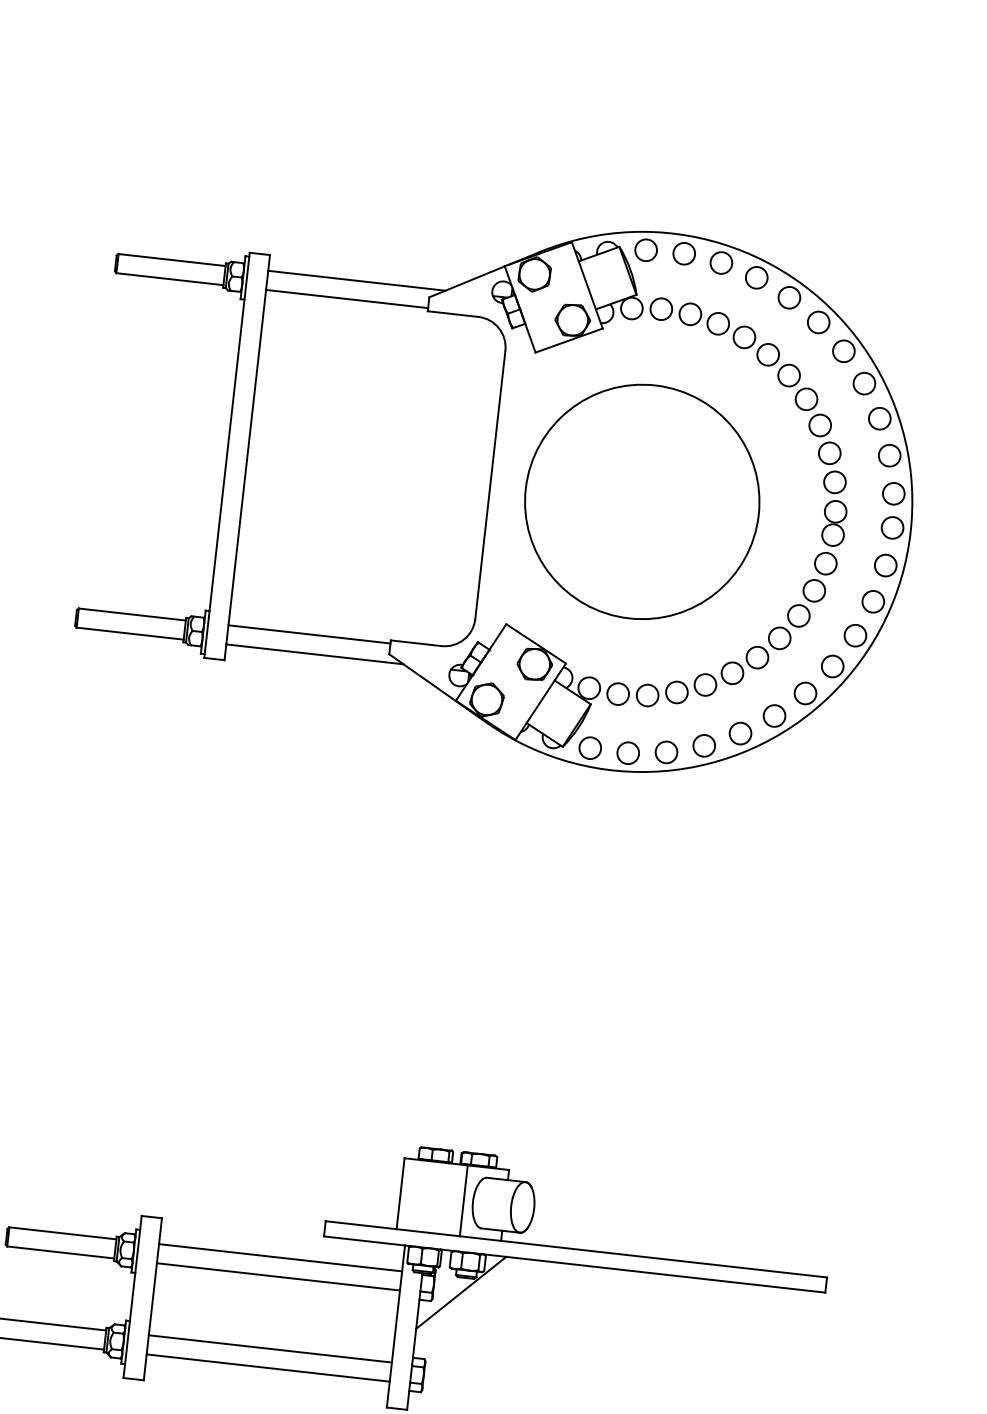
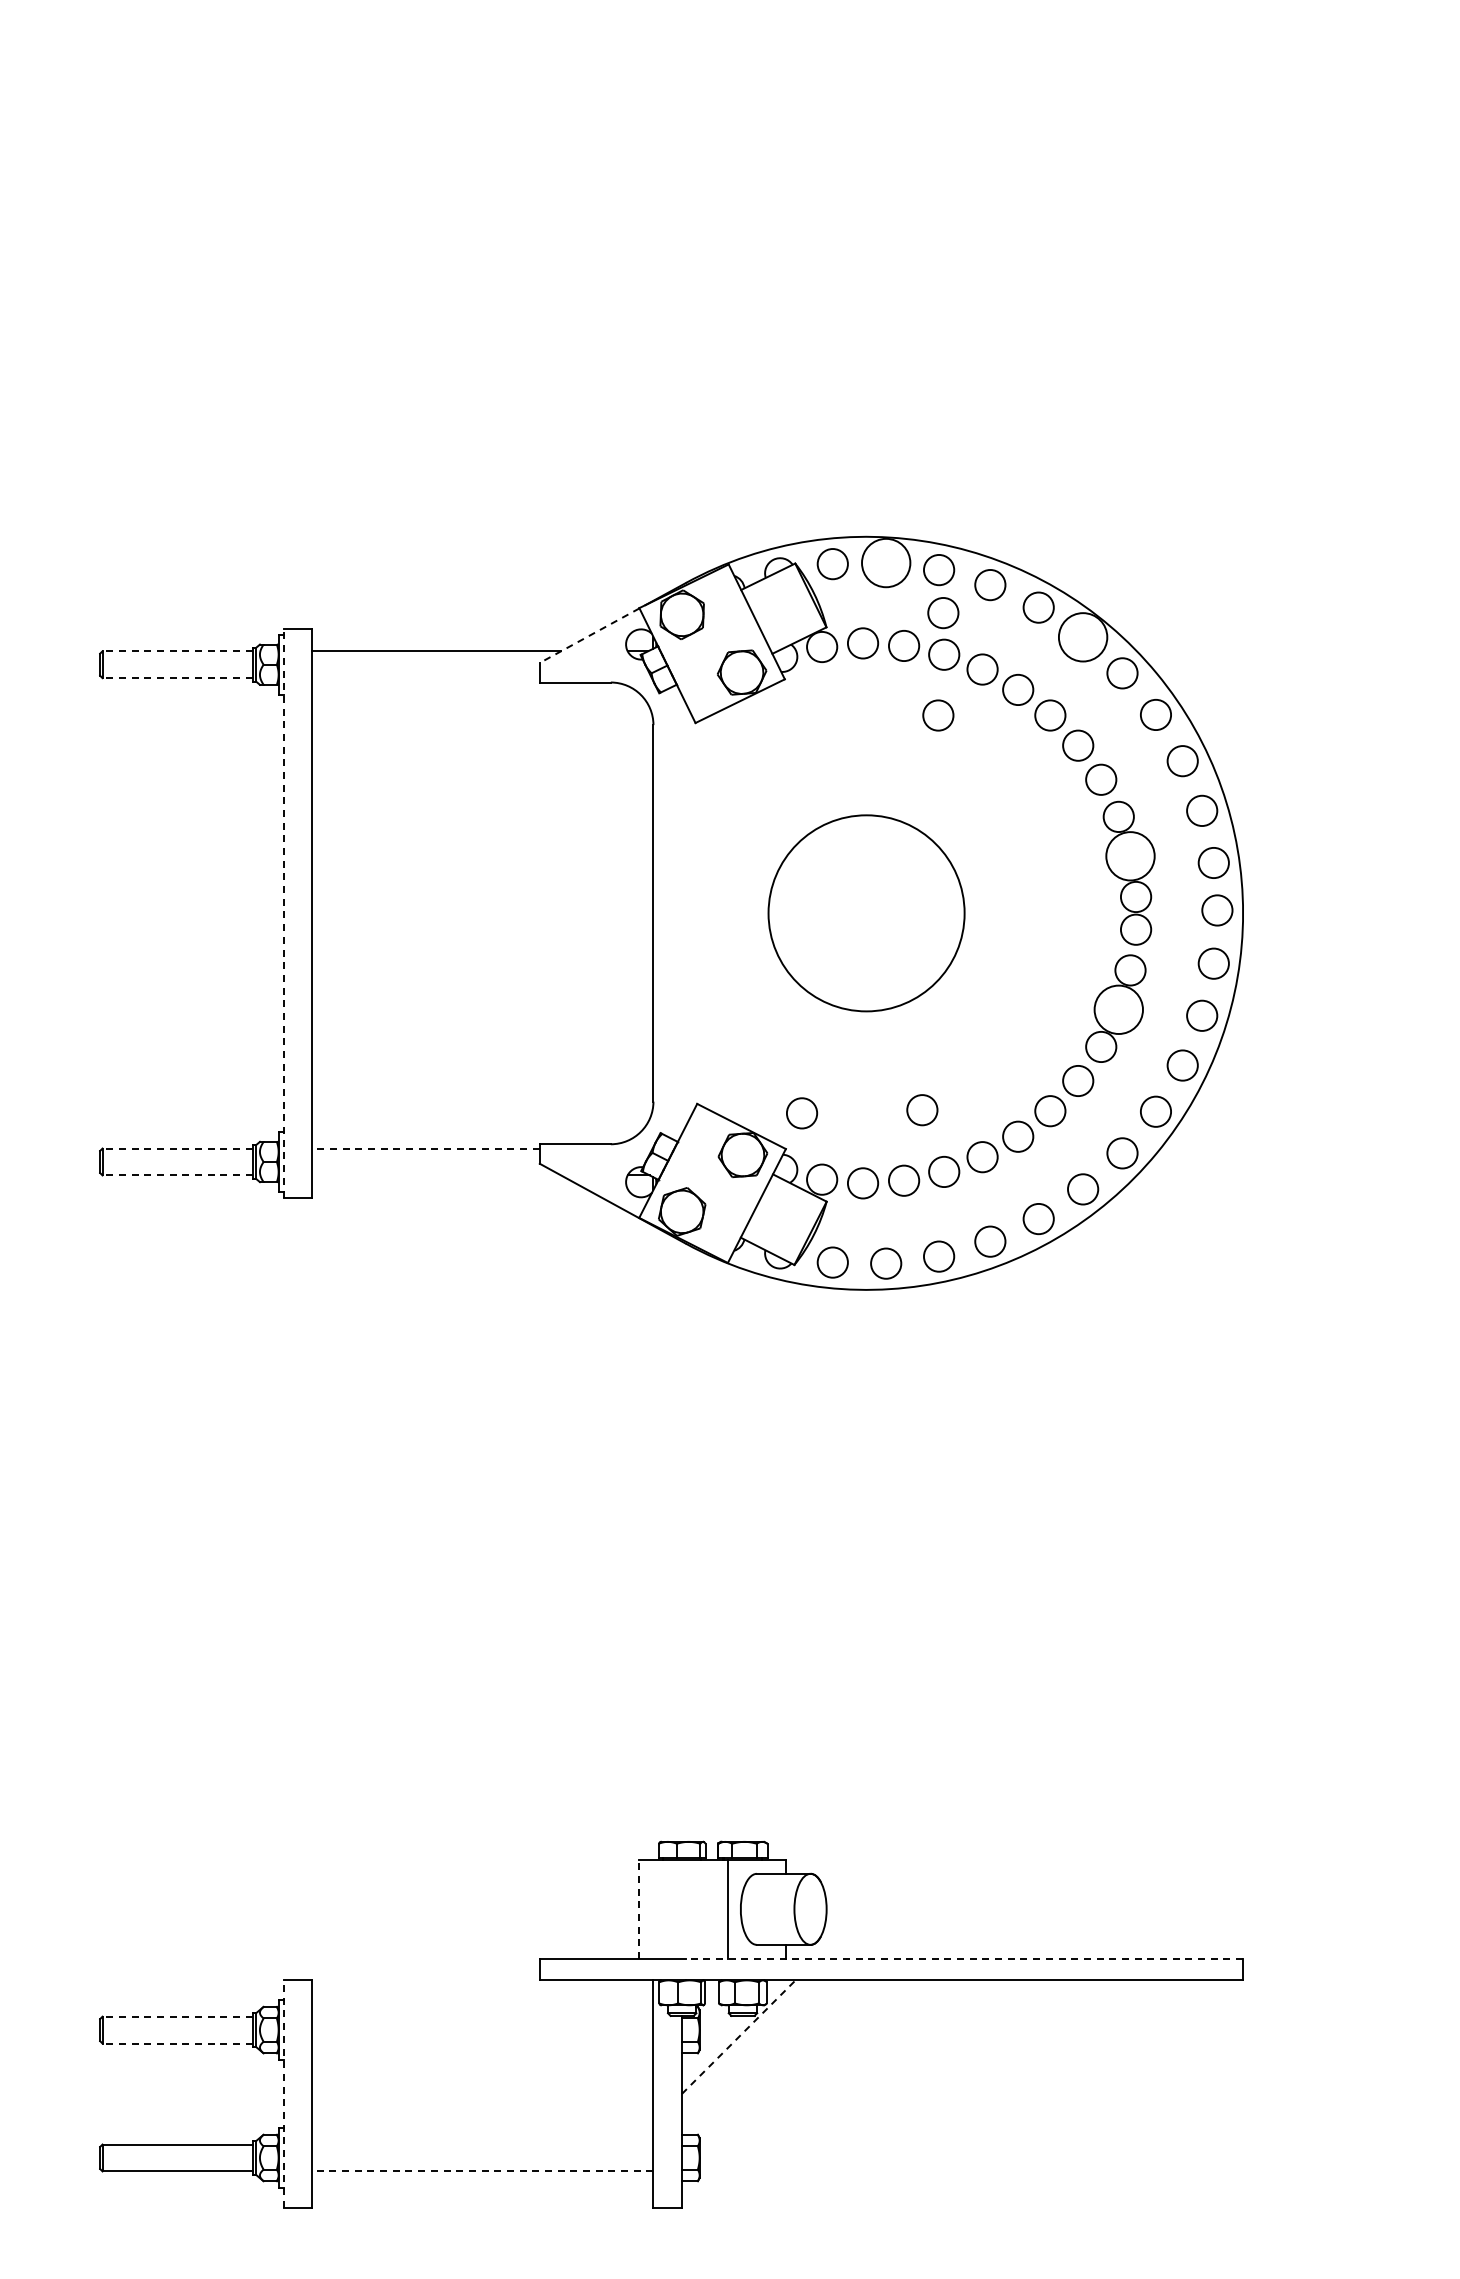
circle: (684, 253) -> (886, 562), size x1.6
line: (172, 260) -> (177, 651), solid -> dashed
line: (169, 279) -> (177, 678), solid -> dashed
line: (466, 281) -> (589, 635), solid -> dashed
circle: (721, 294) -> (943, 613), added
line: (346, 299) -> (425, 678), removed
circle: (818, 322) -> (1083, 637), size x1.6
circle: (709, 366) -> (938, 715), added
line: (227, 454) -> (284, 912), solid -> dashed
circle: (834, 482) -> (1130, 856), size x1.6
circle: (642, 501) -> (866, 912), size x0.6
circle: (814, 590) -> (1118, 1009), size x1.6
line: (132, 614) -> (177, 1148), solid -> dashed
line: (130, 633) -> (177, 1175), solid -> dashed
line: (309, 634) -> (426, 1148), solid -> dashed
circle: (580, 639) -> (802, 1113), added
circle: (666, 646) -> (922, 1110), added
line: (314, 654) -> (436, 1175), removed
line: (400, 1193) -> (639, 1909), solid -> dashed
line: (62, 1233) -> (177, 2016), solid -> dashed
line: (60, 1252) -> (177, 2043), solid -> dashed
line: (628, 1255) -> (964, 1959), solid -> dashed
line: (280, 1257) -> (482, 2016), removed
line: (278, 1276) -> (482, 2043), removed
line: (461, 1292) -> (739, 2036), solid -> dashed
line: (132, 1297) -> (284, 2094), solid -> dashed
line: (270, 1348) -> (482, 2144), removed
line: (267, 1368) -> (482, 2171), solid -> dashed

